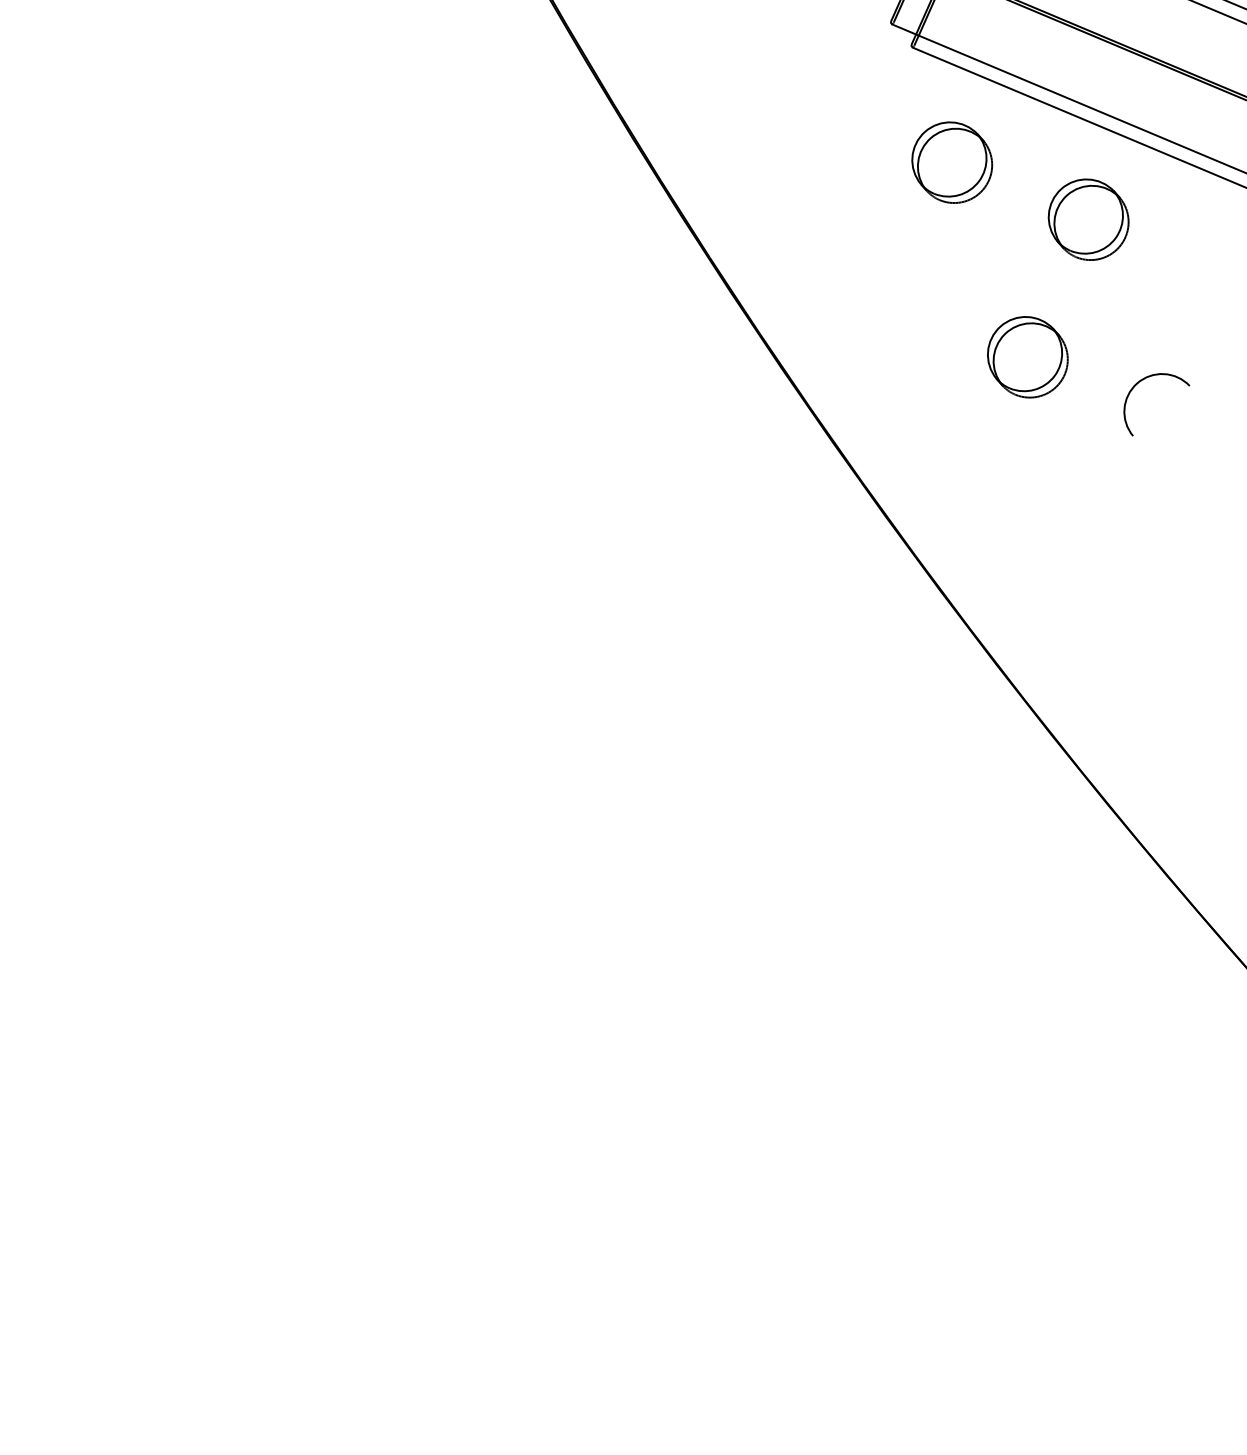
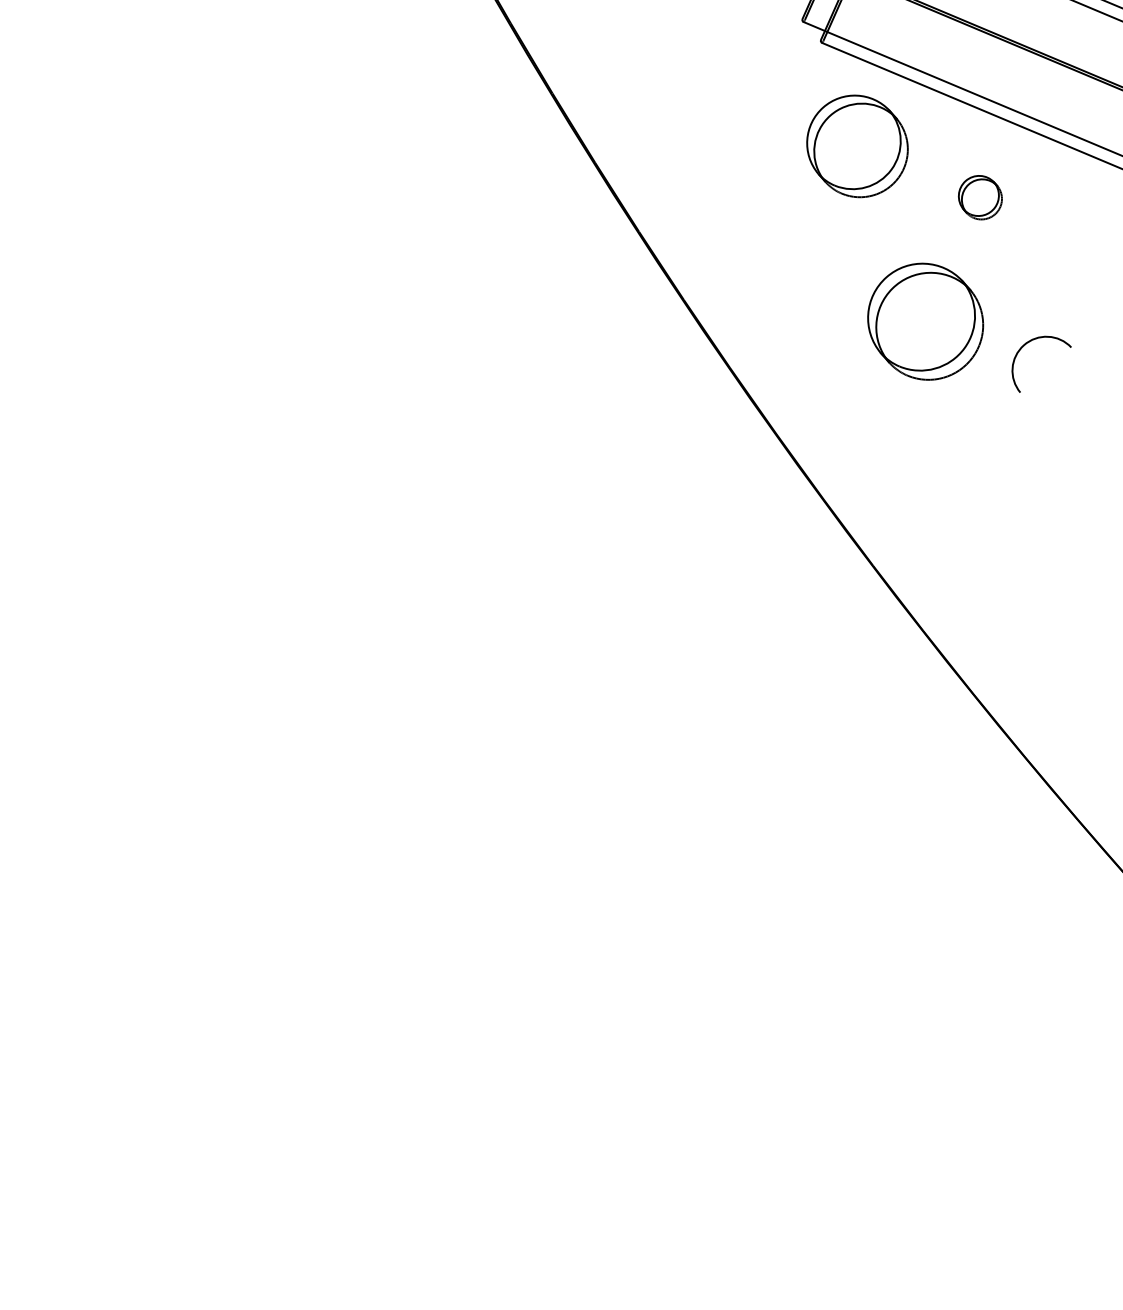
part: (952, 162) -> (857, 146), size x1.4
part: (1088, 219) -> (980, 197), size x0.6
part: (1027, 357) -> (925, 321), size x1.6

